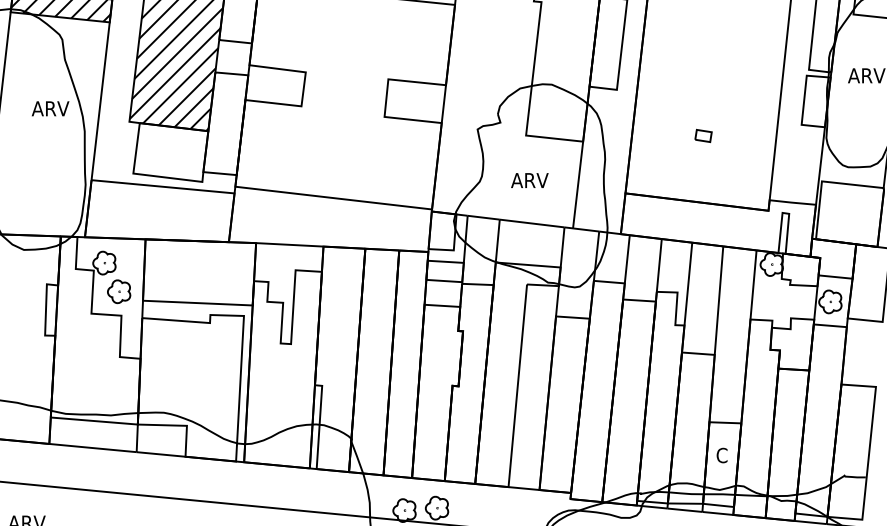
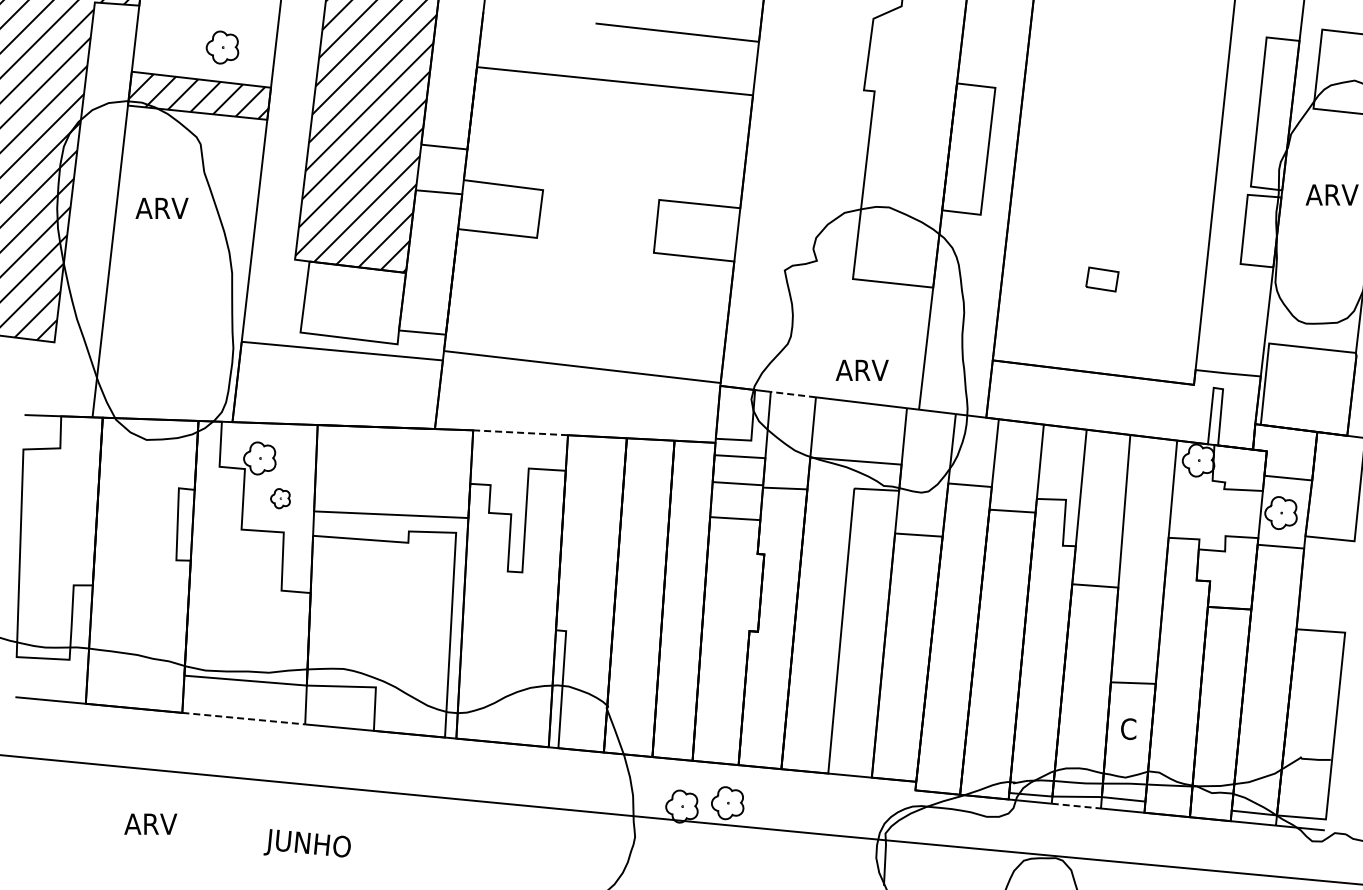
text: (50, 108) -> (161, 207), moved
part: (703, 135) -> (1102, 279), size x1.4
text: (529, 179) -> (861, 369), moved
line: (483, 217) -> (793, 394), solid -> dashed
line: (289, 244) -> (520, 432), solid -> dashed
part: (119, 291) -> (280, 498), size x0.6
line: (92, 447) -> (243, 718), solid -> dashed
line: (684, 510) -> (1076, 806), solid -> dashed

